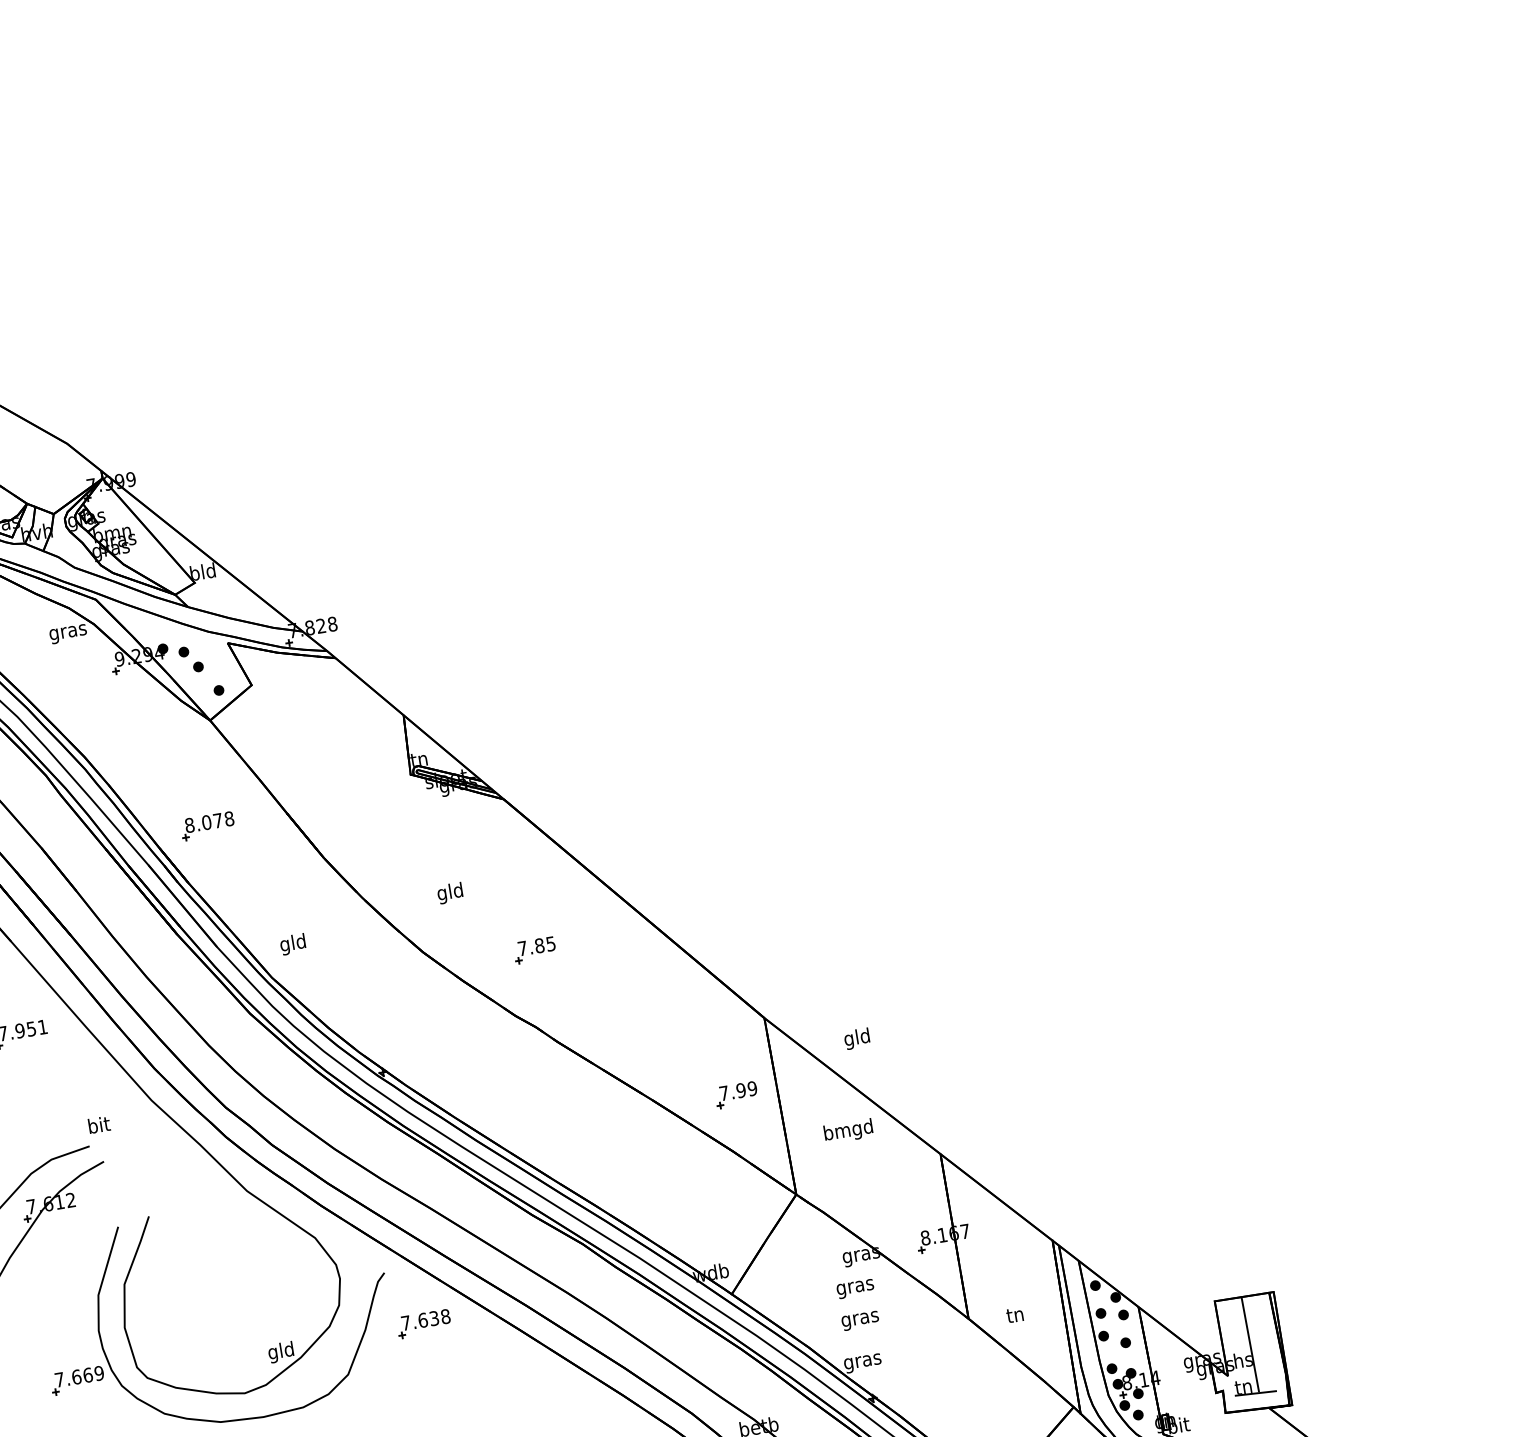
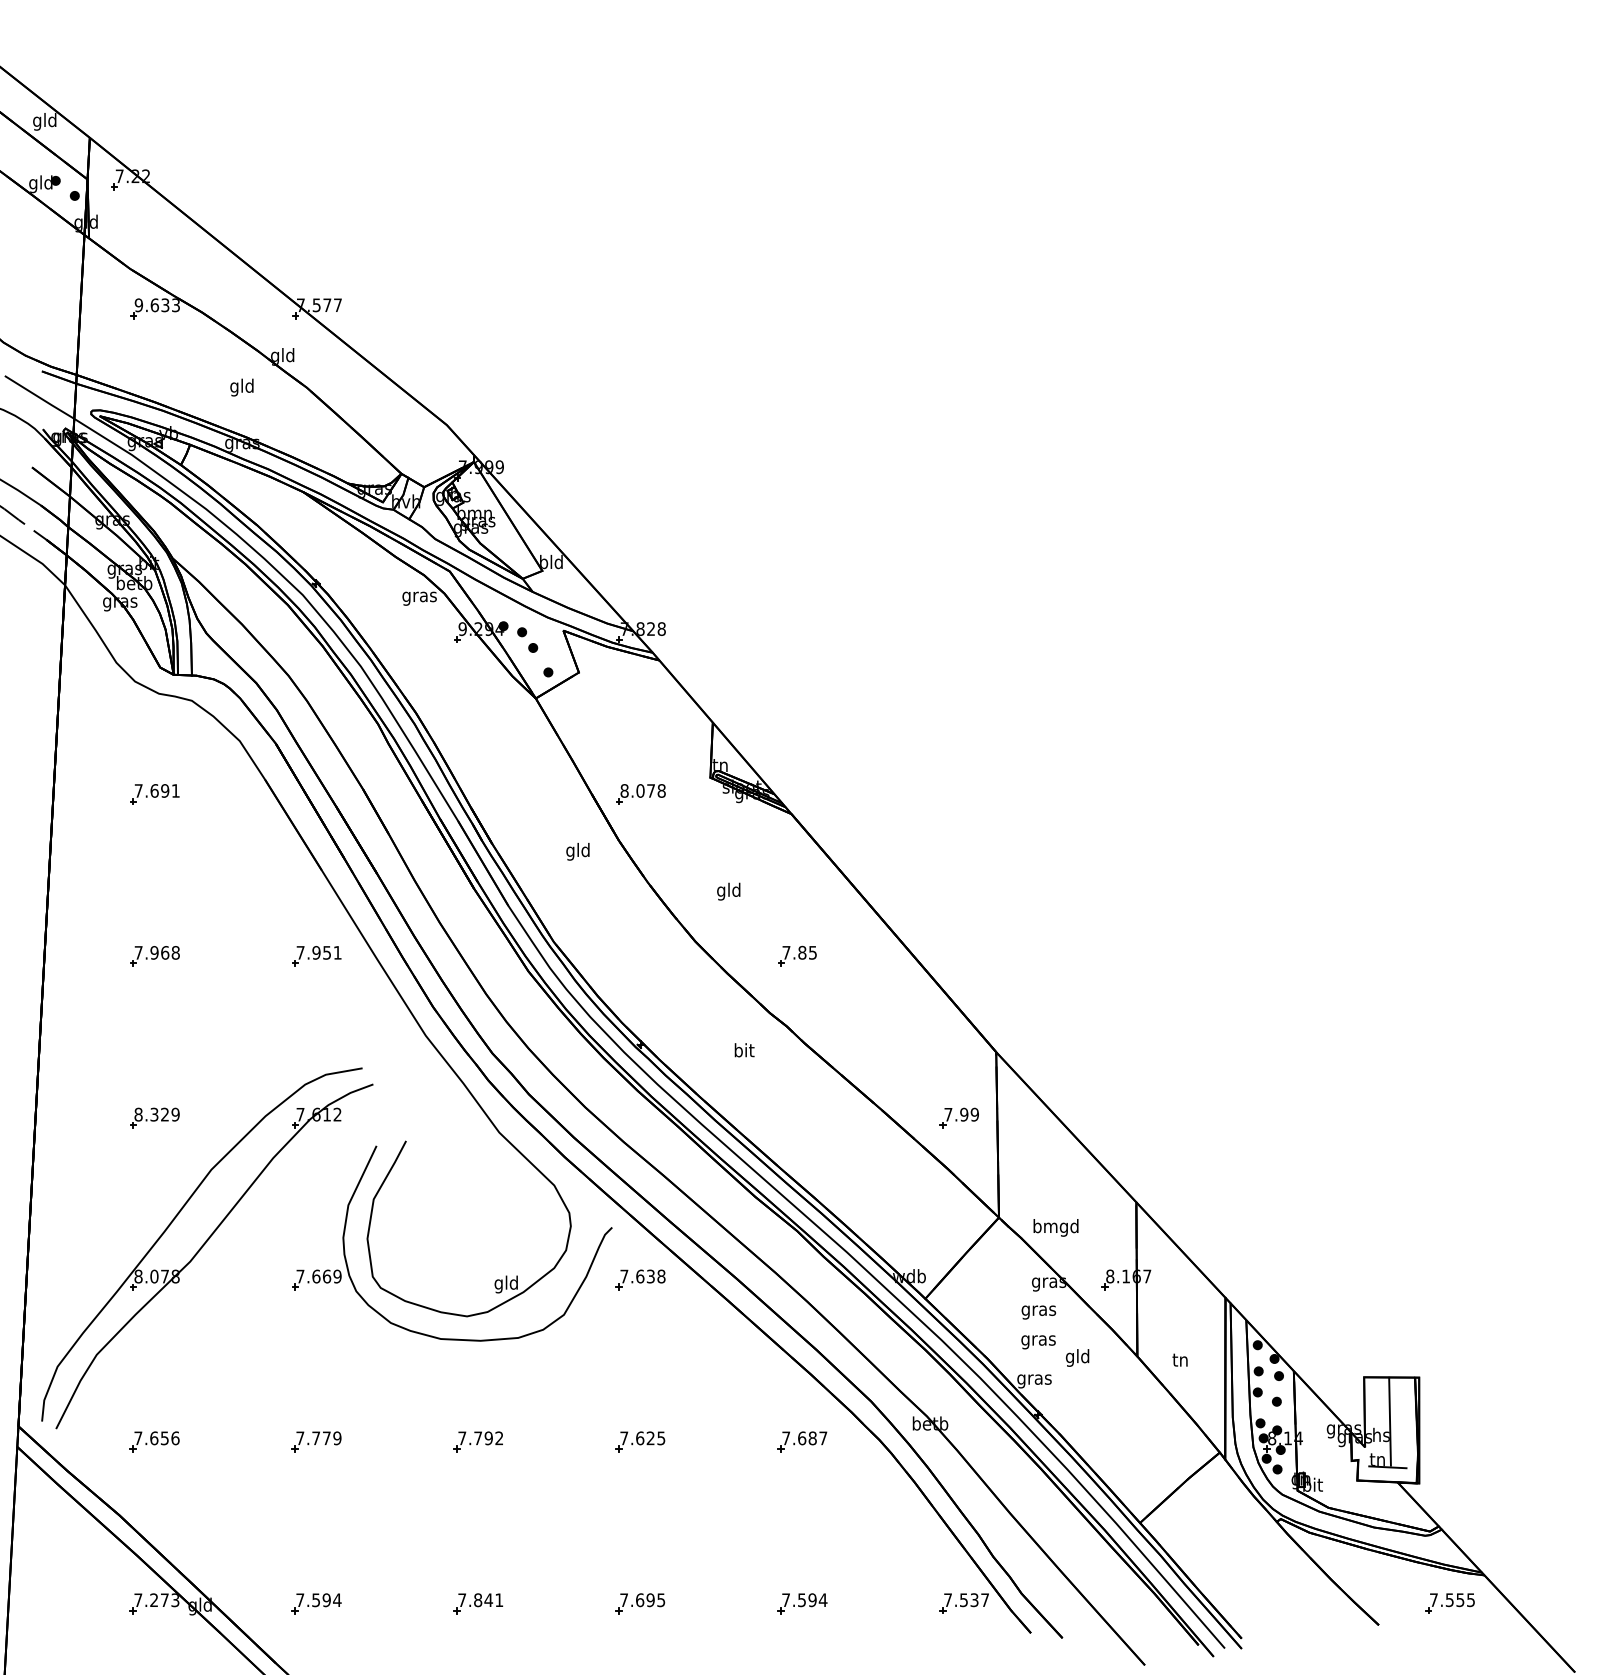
part: (207, 826) -> (640, 794), moved
text: (292, 944) -> (577, 851), moved
text: (856, 1038) -> (1077, 1357), moved
text: (99, 1125) -> (744, 1050), moved
text: (847, 1131) -> (1055, 1227), moved

